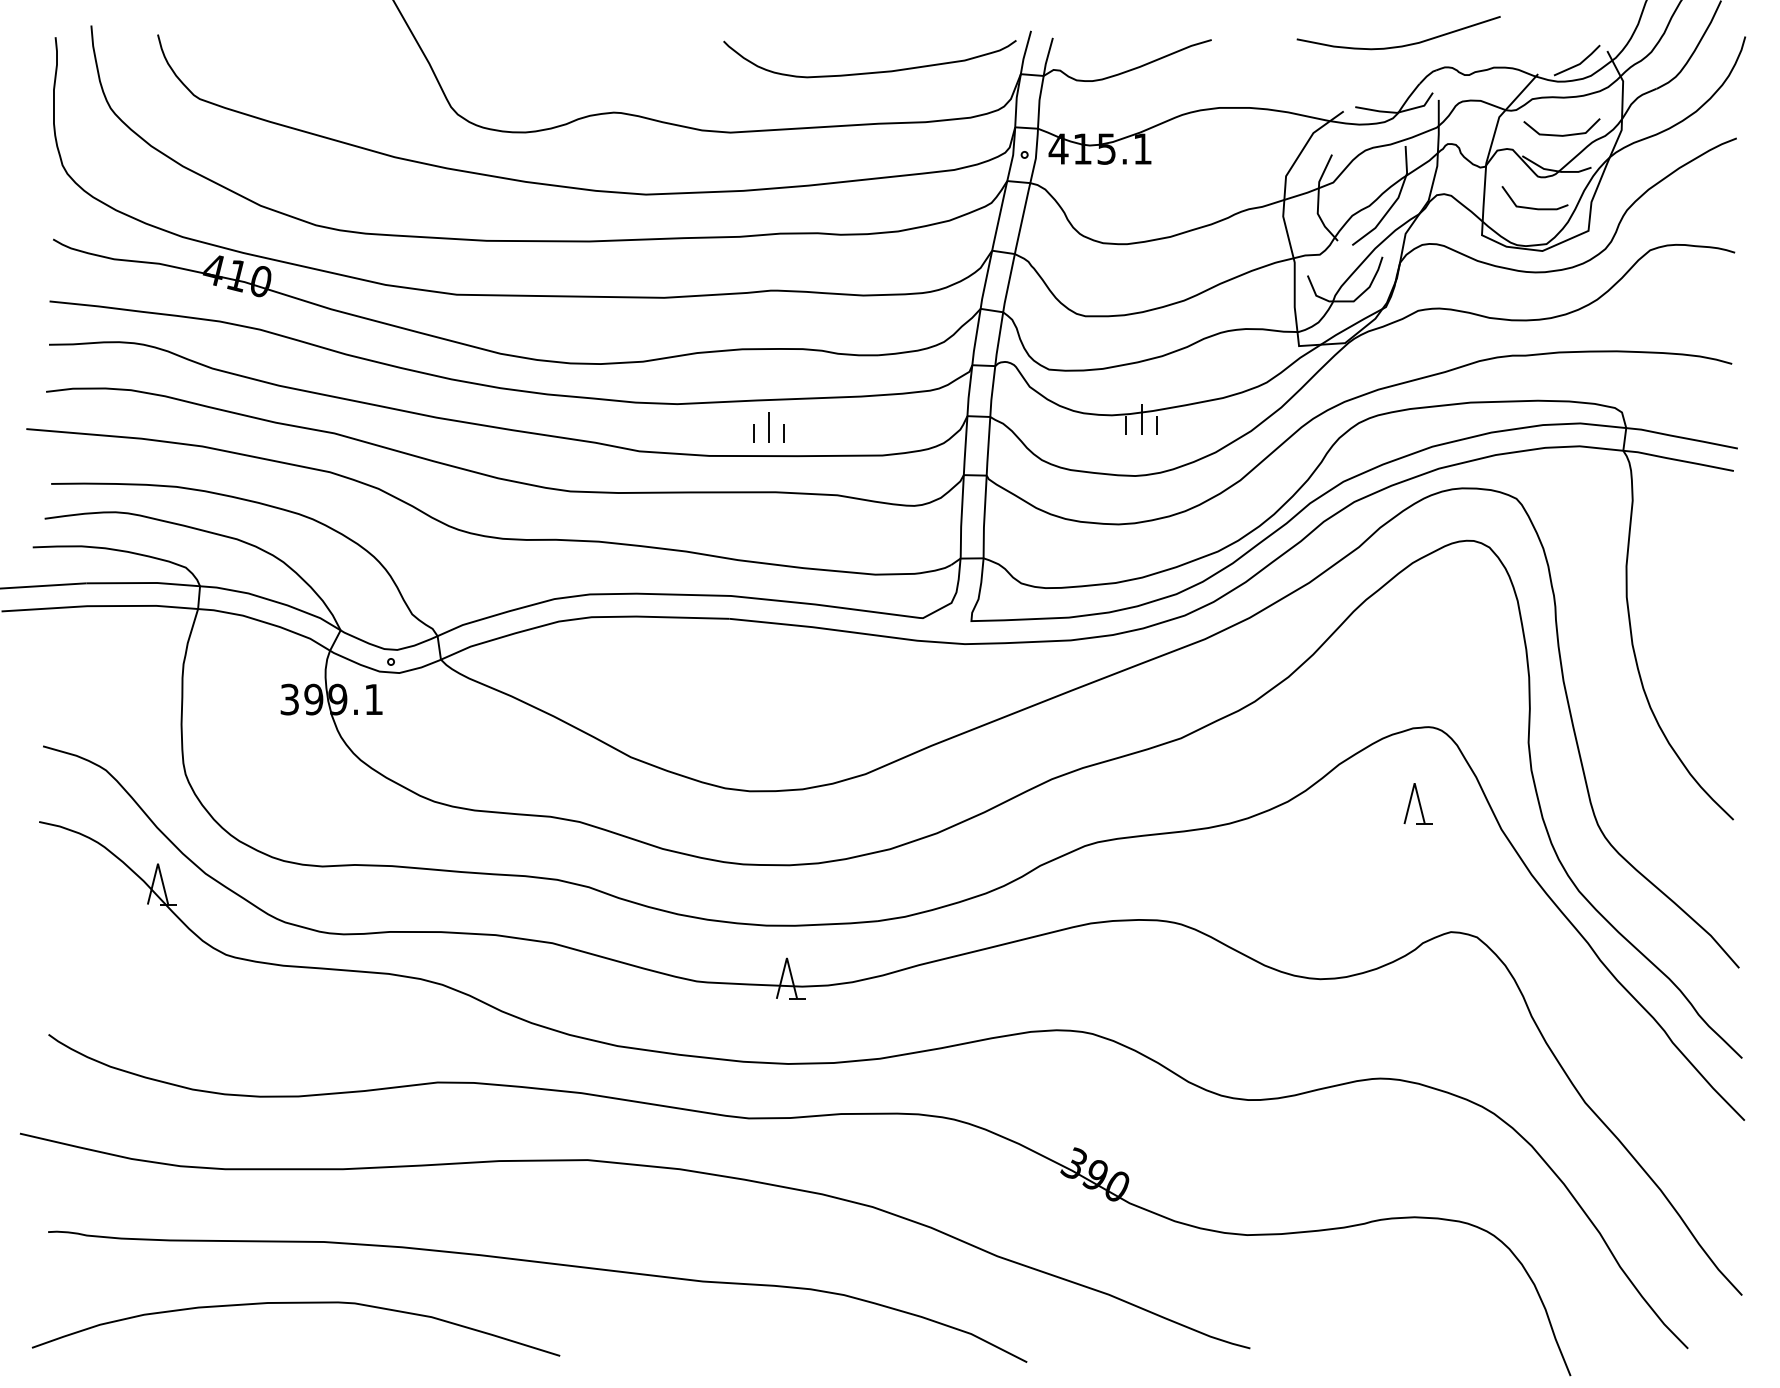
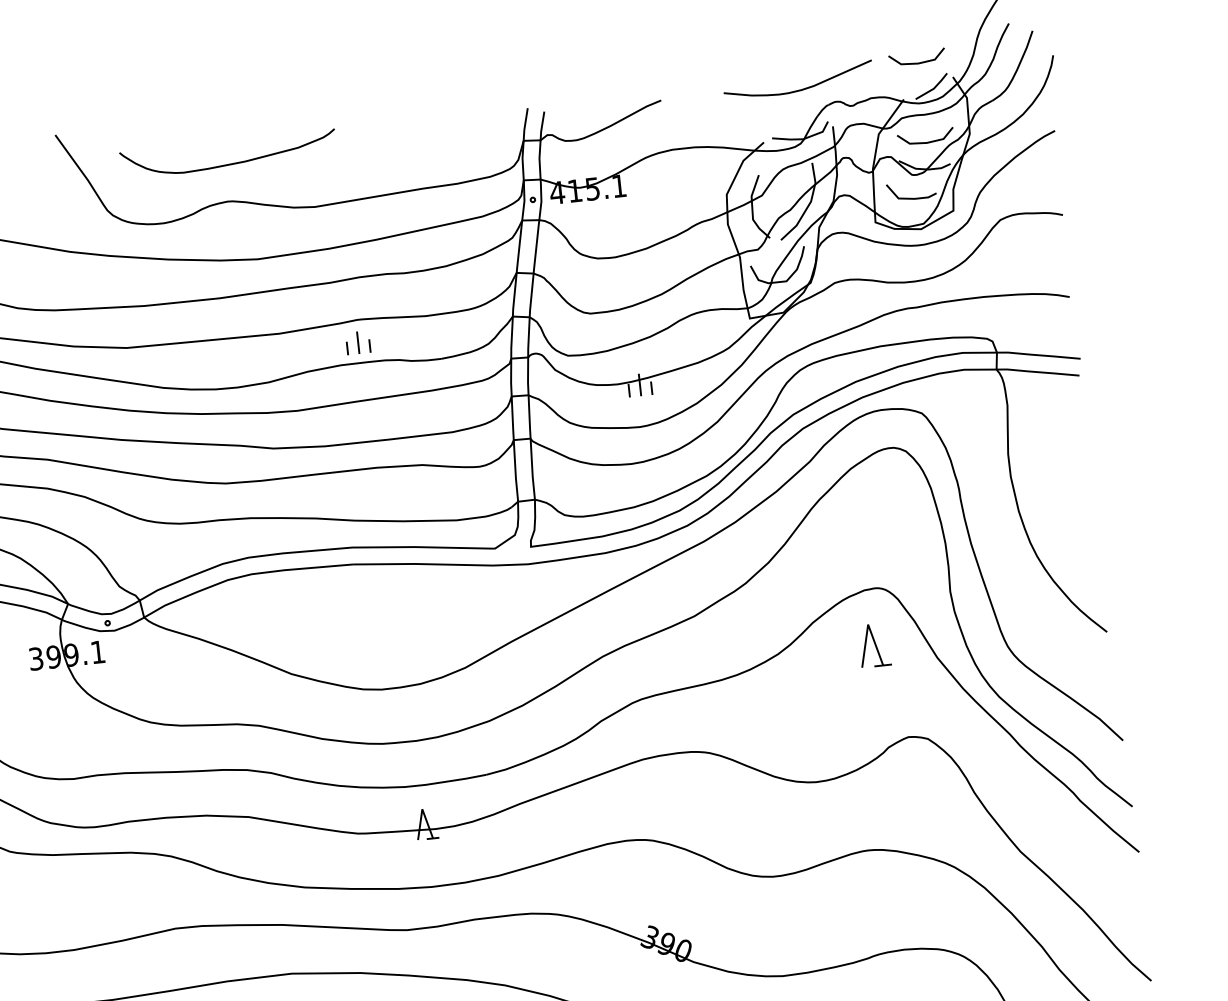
line: (1561, 26) -> (917, 62), added
curve: (874, 71) -> (232, 163), moved
part: (768, 427) -> (357, 342), moved
part: (1417, 803) -> (873, 645), size x1.4

